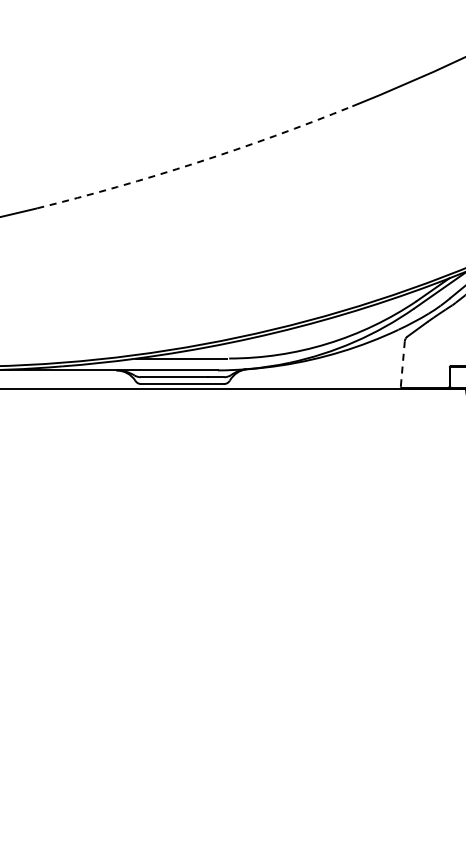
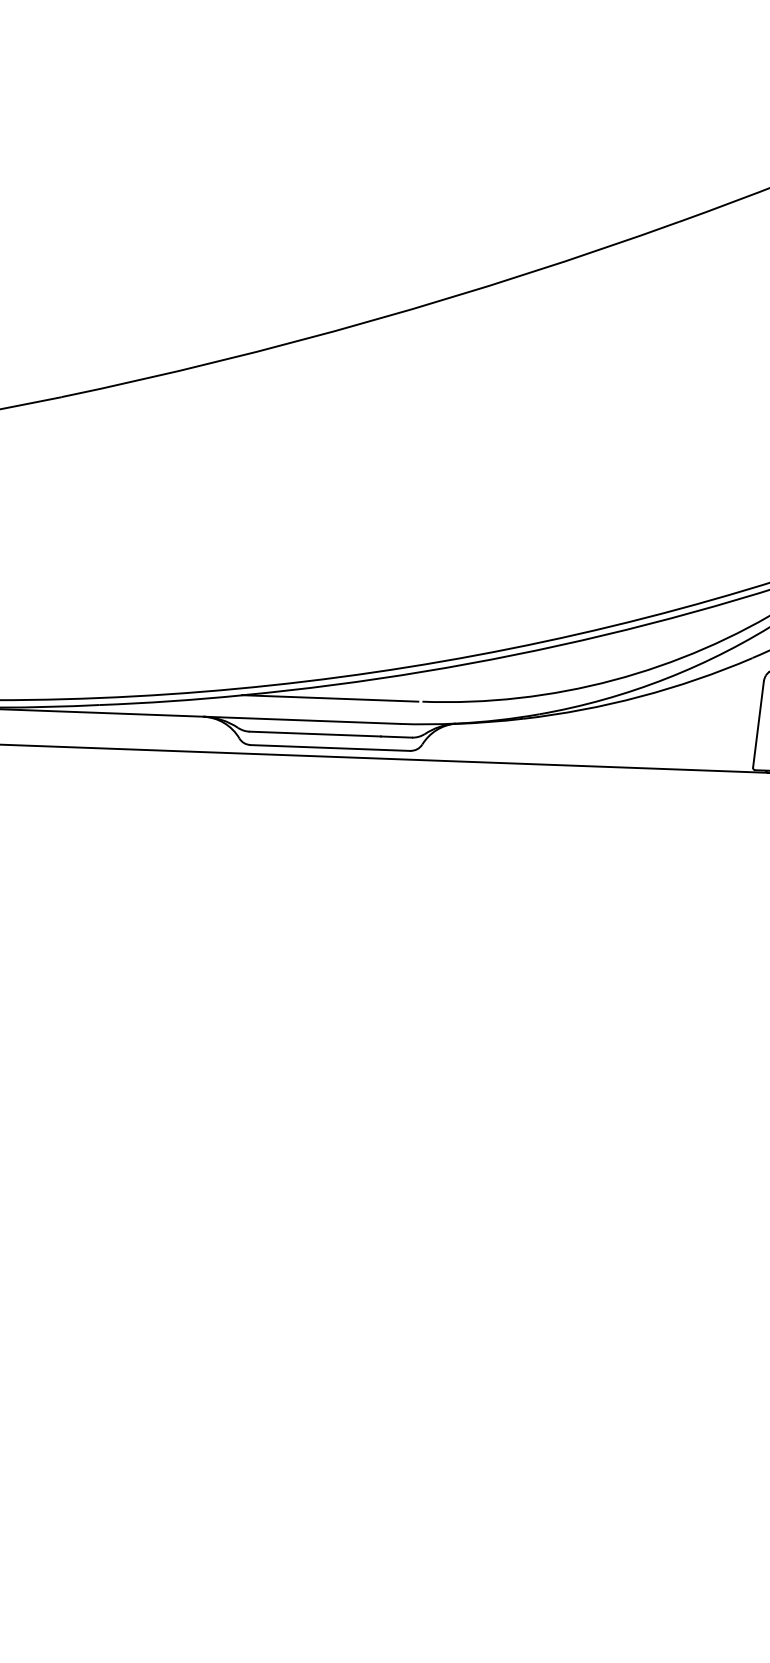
arc: (196, 162) -> (373, 319), dashed -> solid
line: (402, 363) -> (757, 723), dashed -> solid

